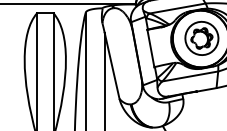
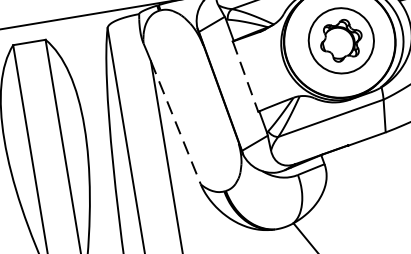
line: (150, 49) -> (245, 78), solid -> dashed
line: (112, 65) -> (176, 121), solid -> dashed

